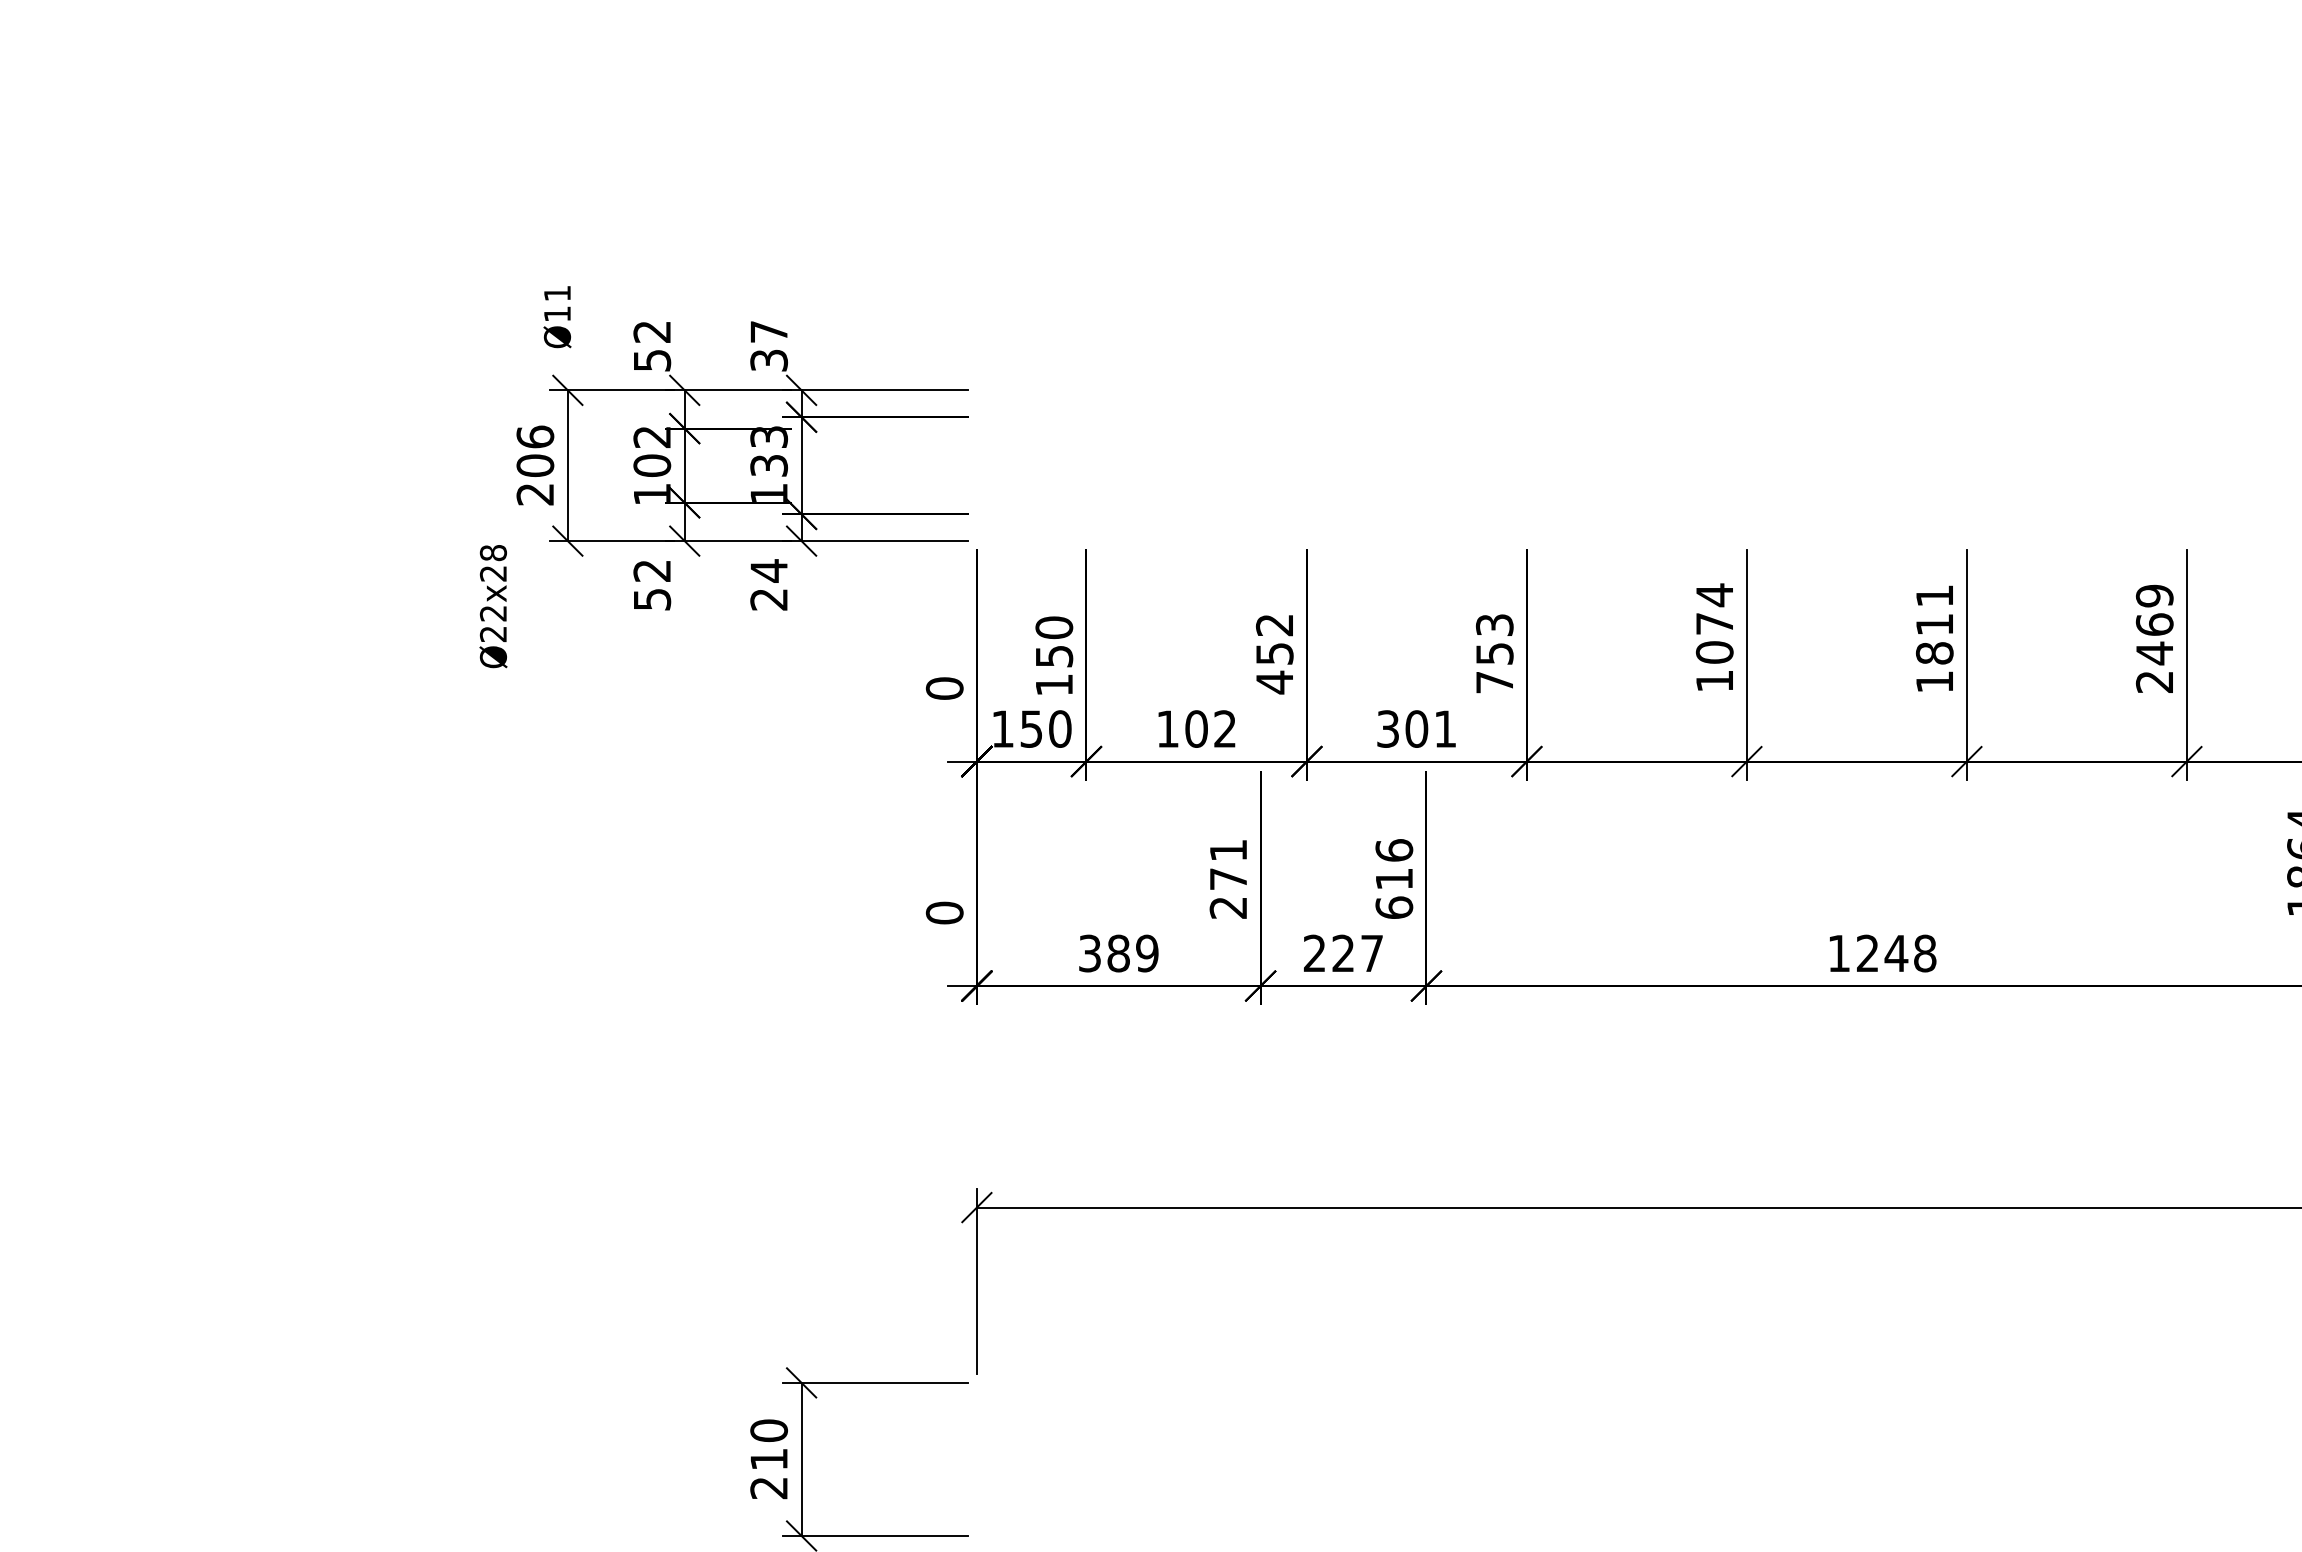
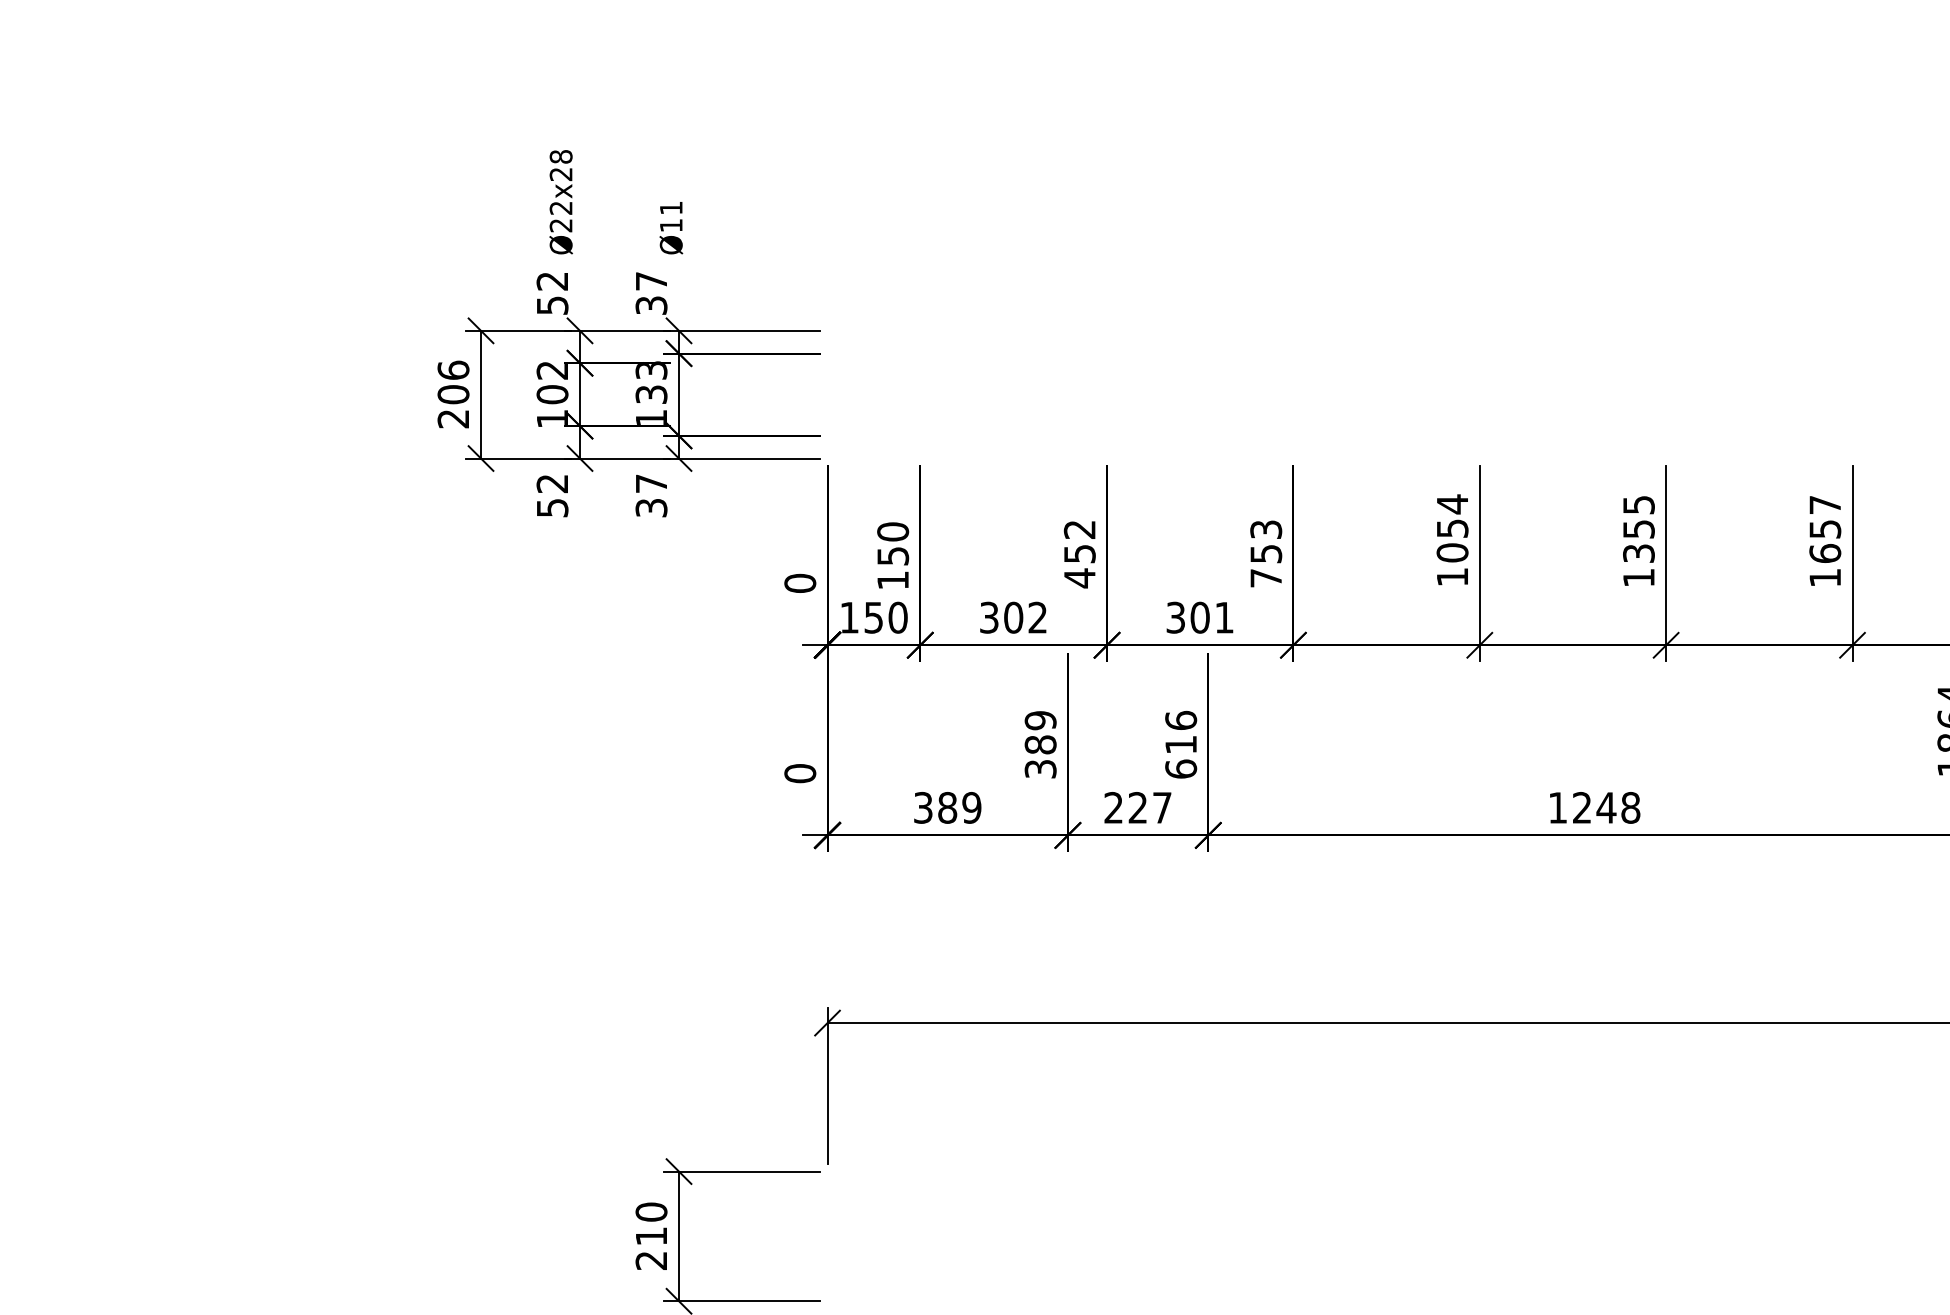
text: (557, 317) -> (671, 228), moved
text: (769, 584) -> (651, 495), 24 -> 37
text: (493, 606) -> (561, 202), moved
text: (1714, 623) -> (1452, 528), 1074 -> 1054
text: (1934, 624) -> (1638, 529), 1811 -> 1355
text: (2154, 638) -> (1825, 541), 2469 -> 1657
text: (1167, 728) -> (988, 617), 102 -> 302
text: (1228, 878) -> (1040, 744), 271 -> 389

